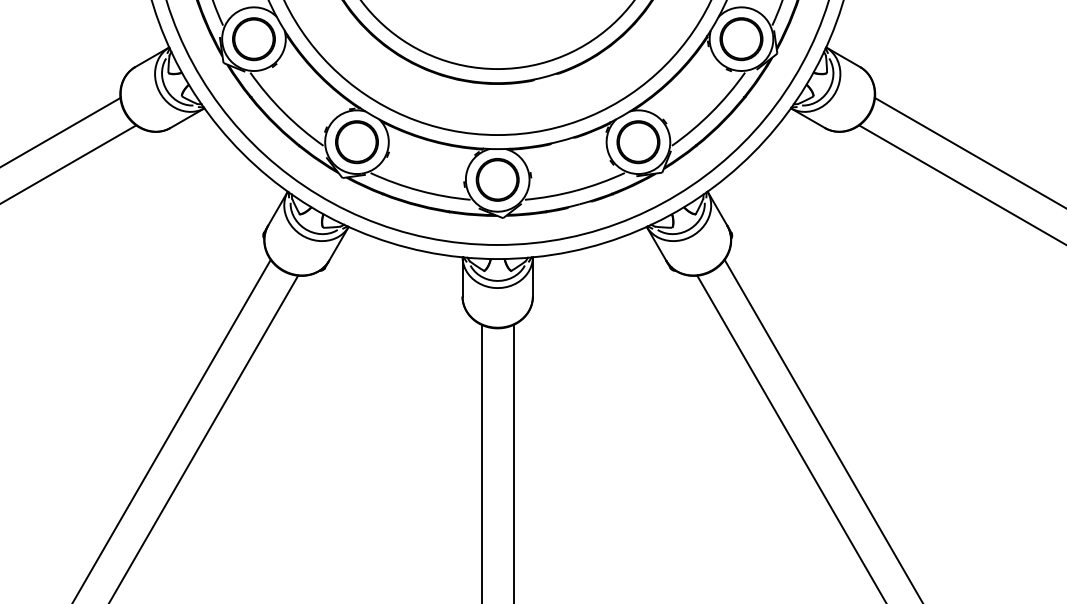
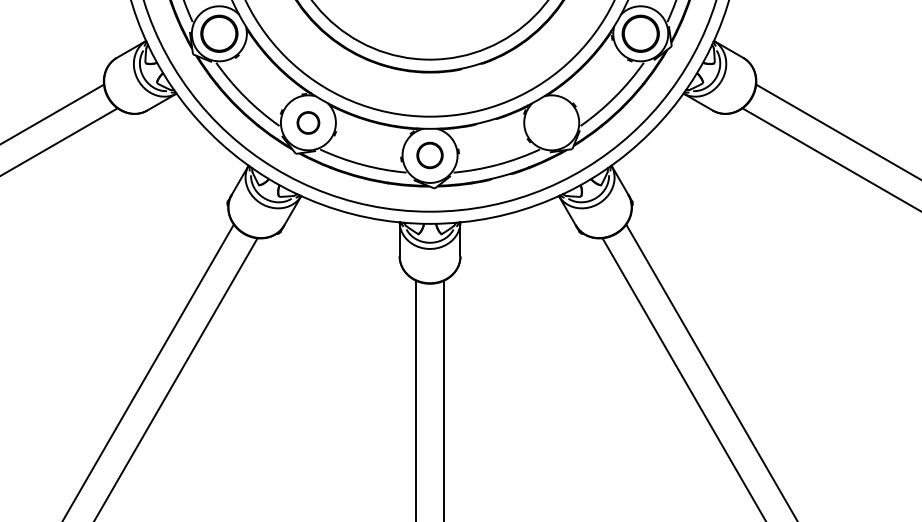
part: (356, 142) -> (308, 123), size x0.6
part: (638, 142) -> (551, 123), removed
part: (497, 179) -> (429, 155), size x0.7

